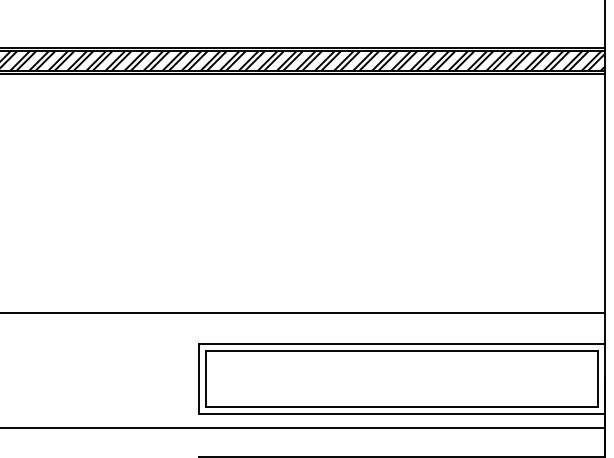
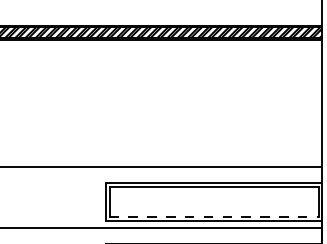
line: (402, 406) -> (214, 216), solid -> dashed

